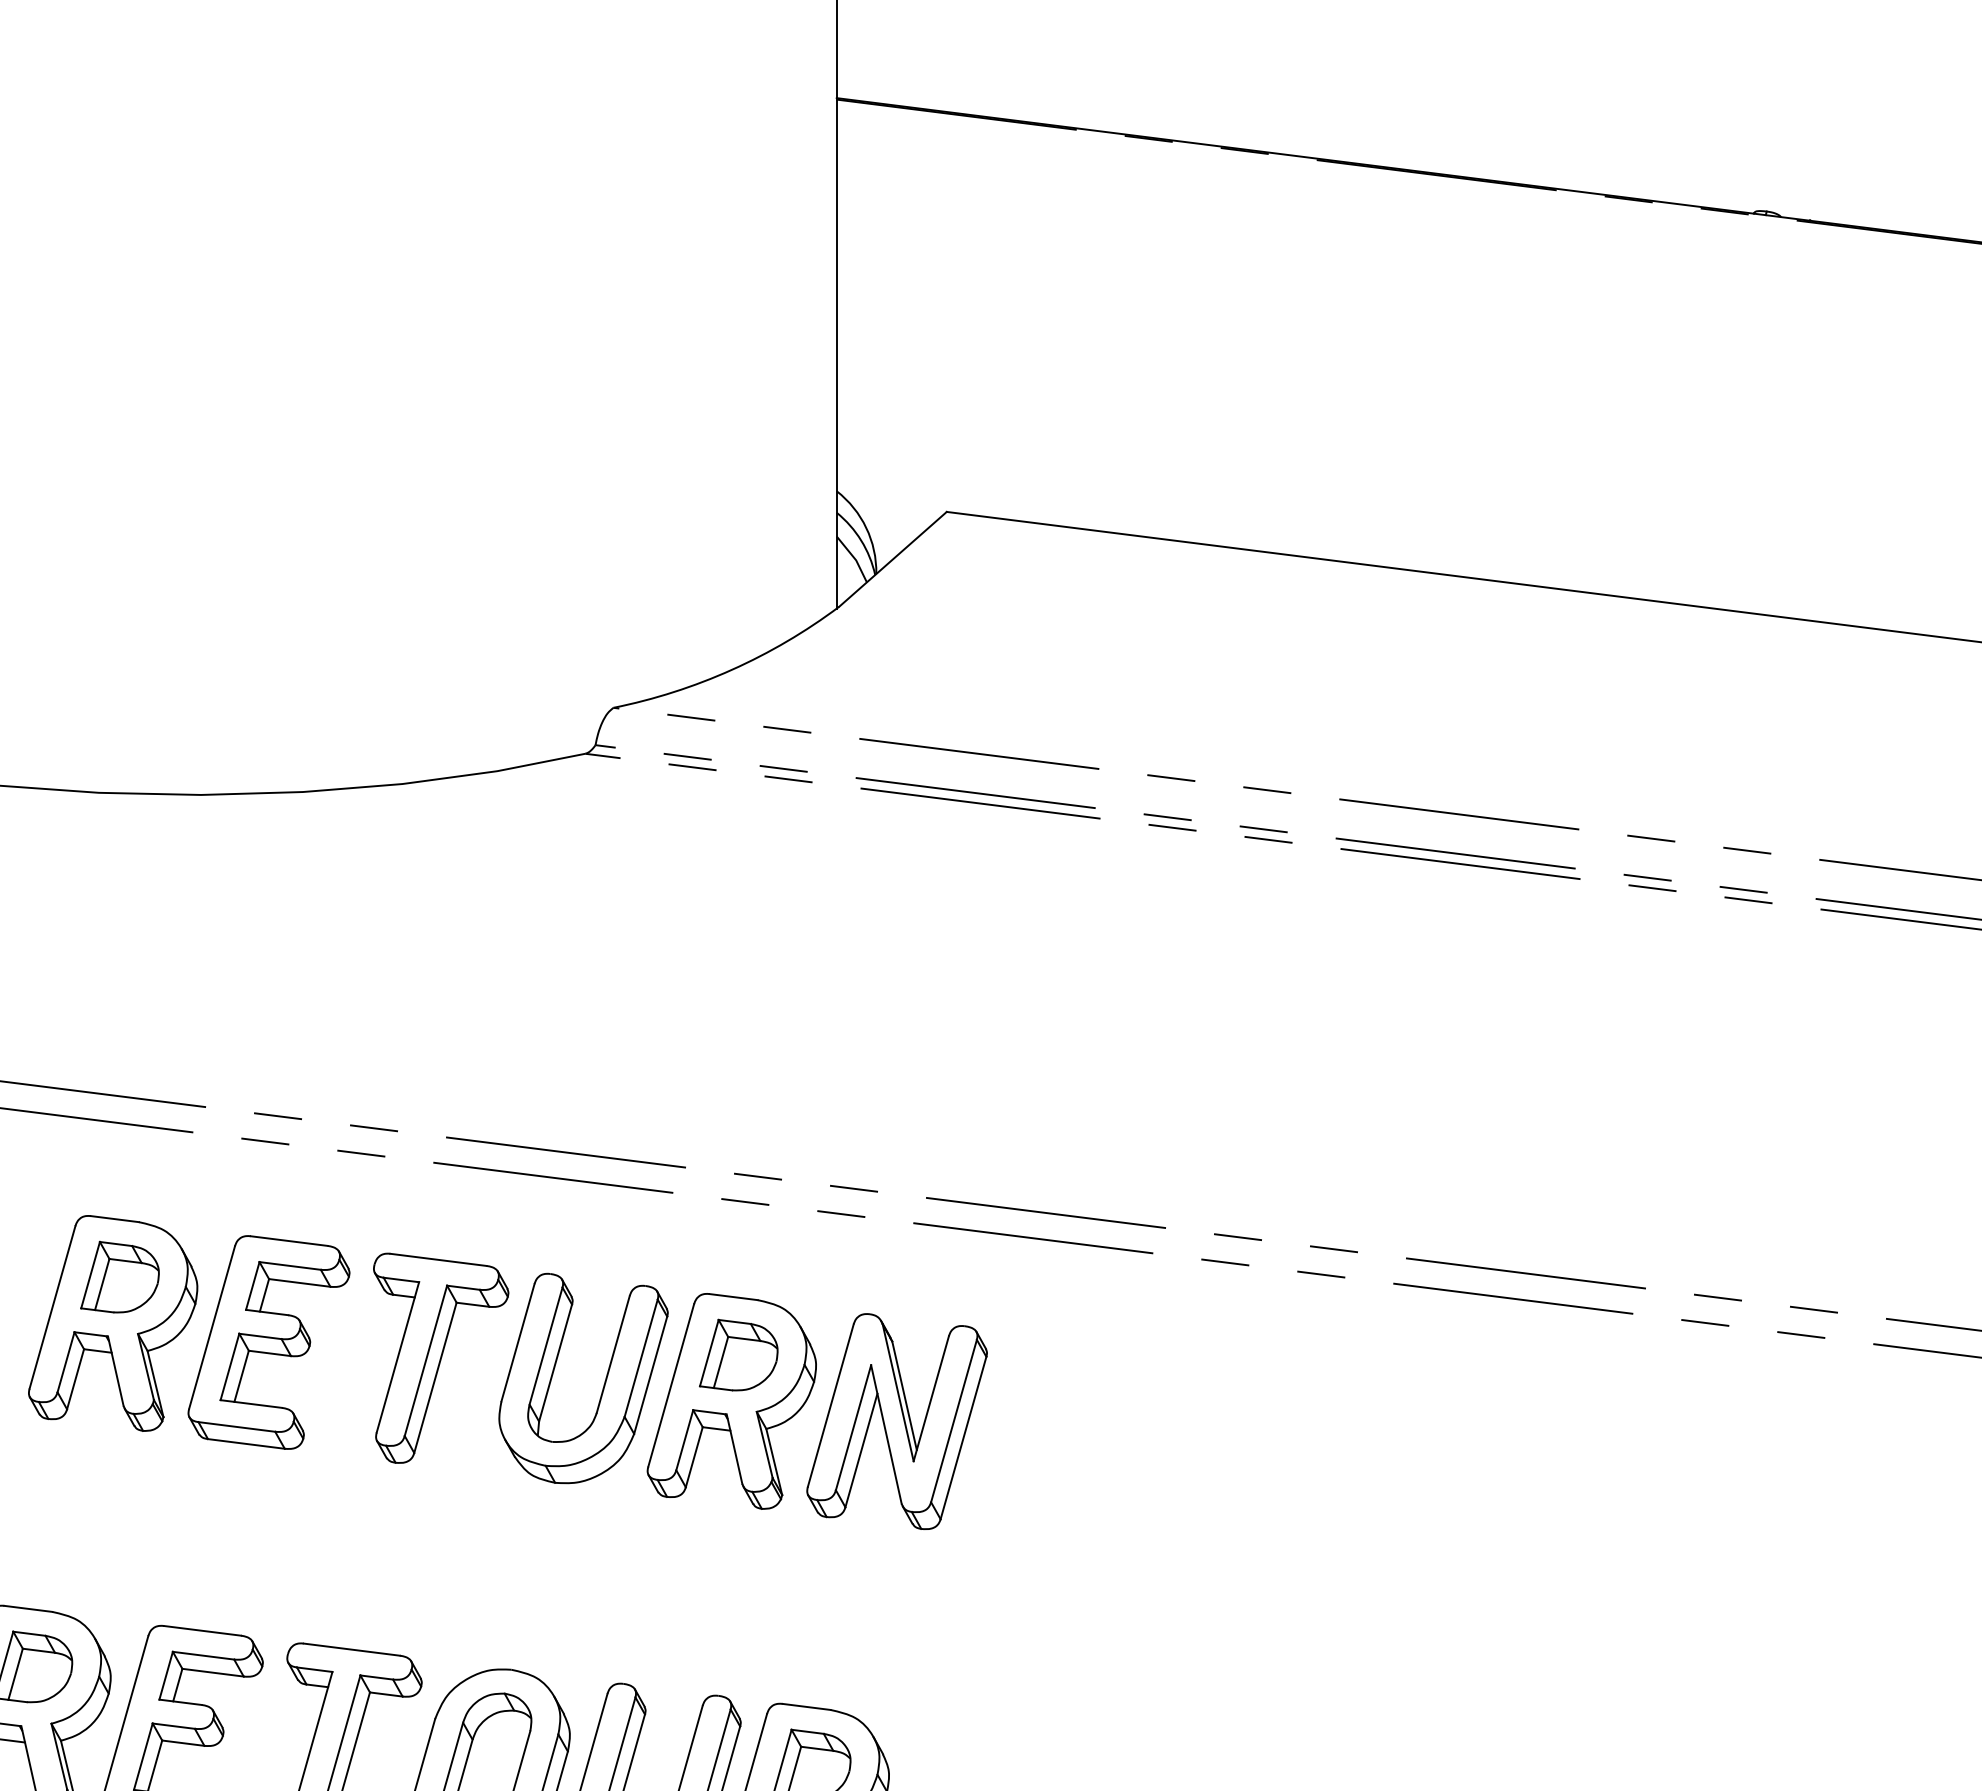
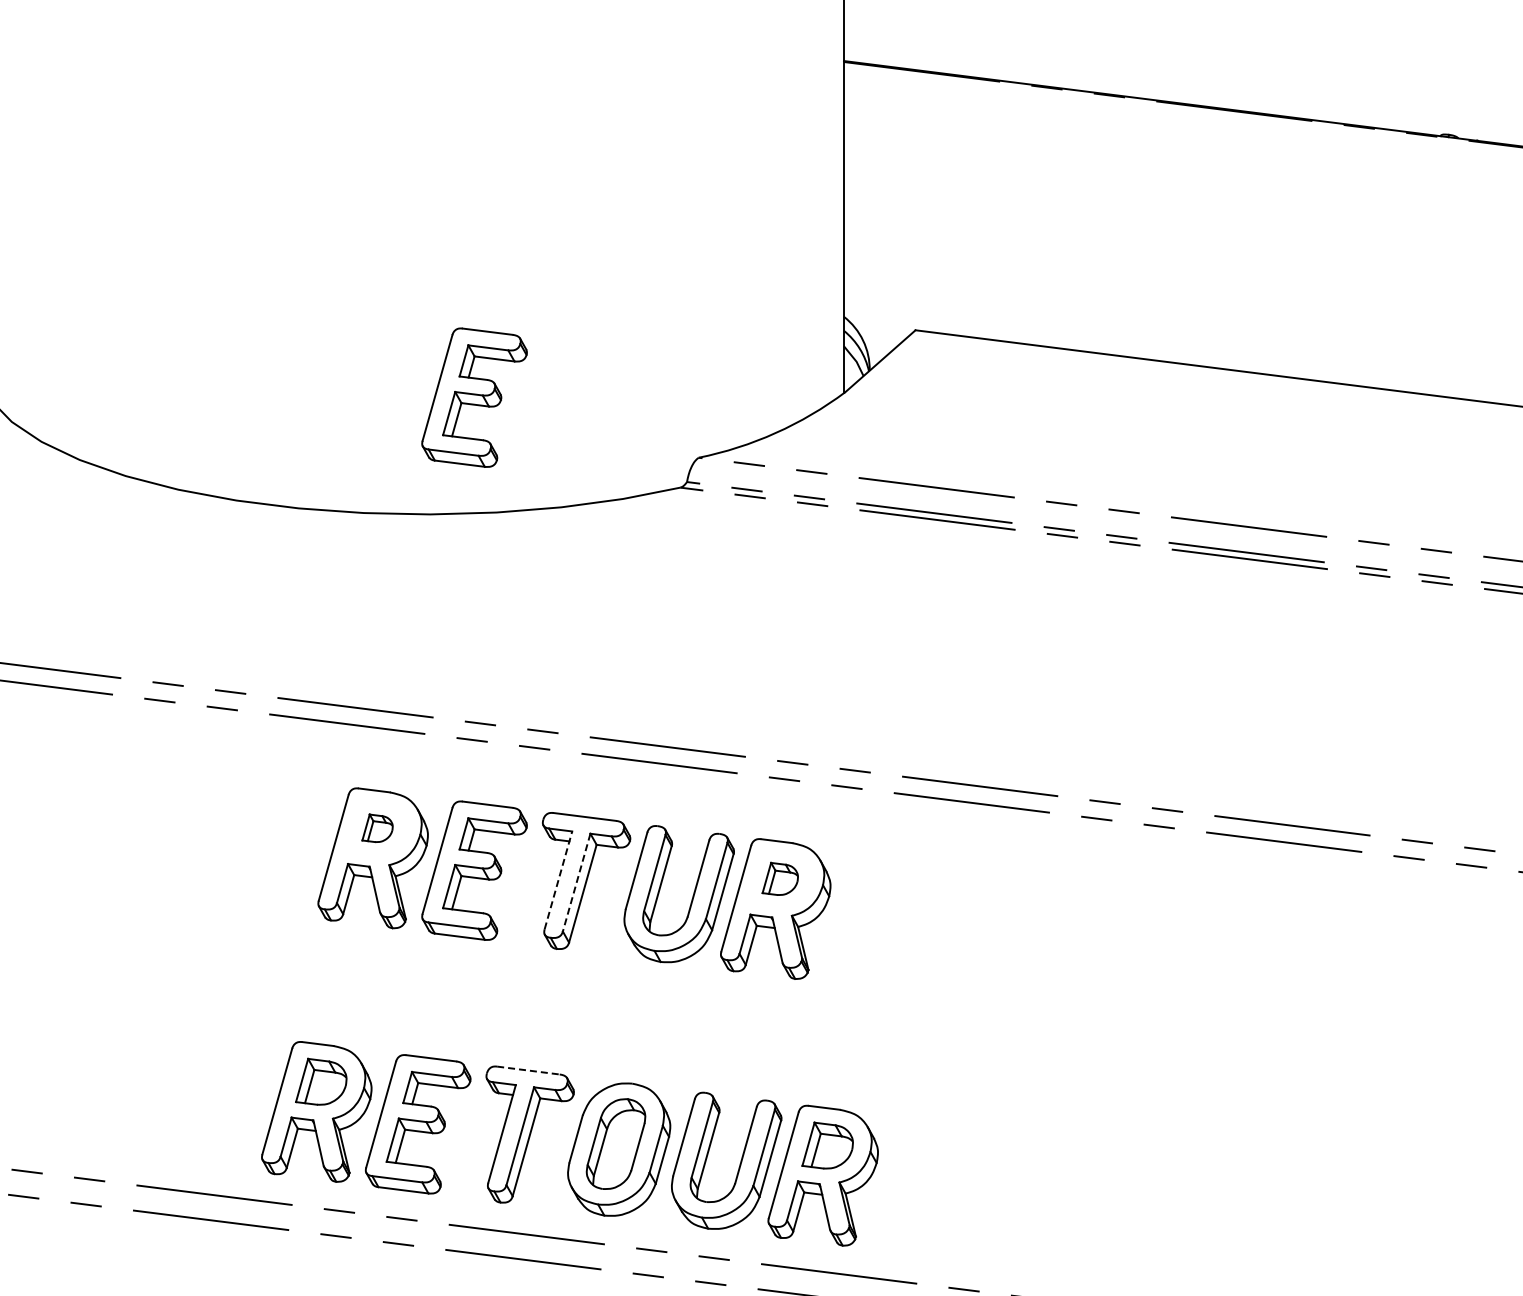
part: (268, 615) -> (474, 397), added
part: (119, 1277) -> (377, 828), size x0.6
part: (739, 1354) -> (780, 878), size x0.7
line: (398, 1357) -> (558, 880), solid -> dashed
line: (425, 1360) -> (576, 882), solid -> dashed
part: (895, 1420) -> (882, 921), removed
line: (351, 1649) -> (528, 1070), solid -> dashed

